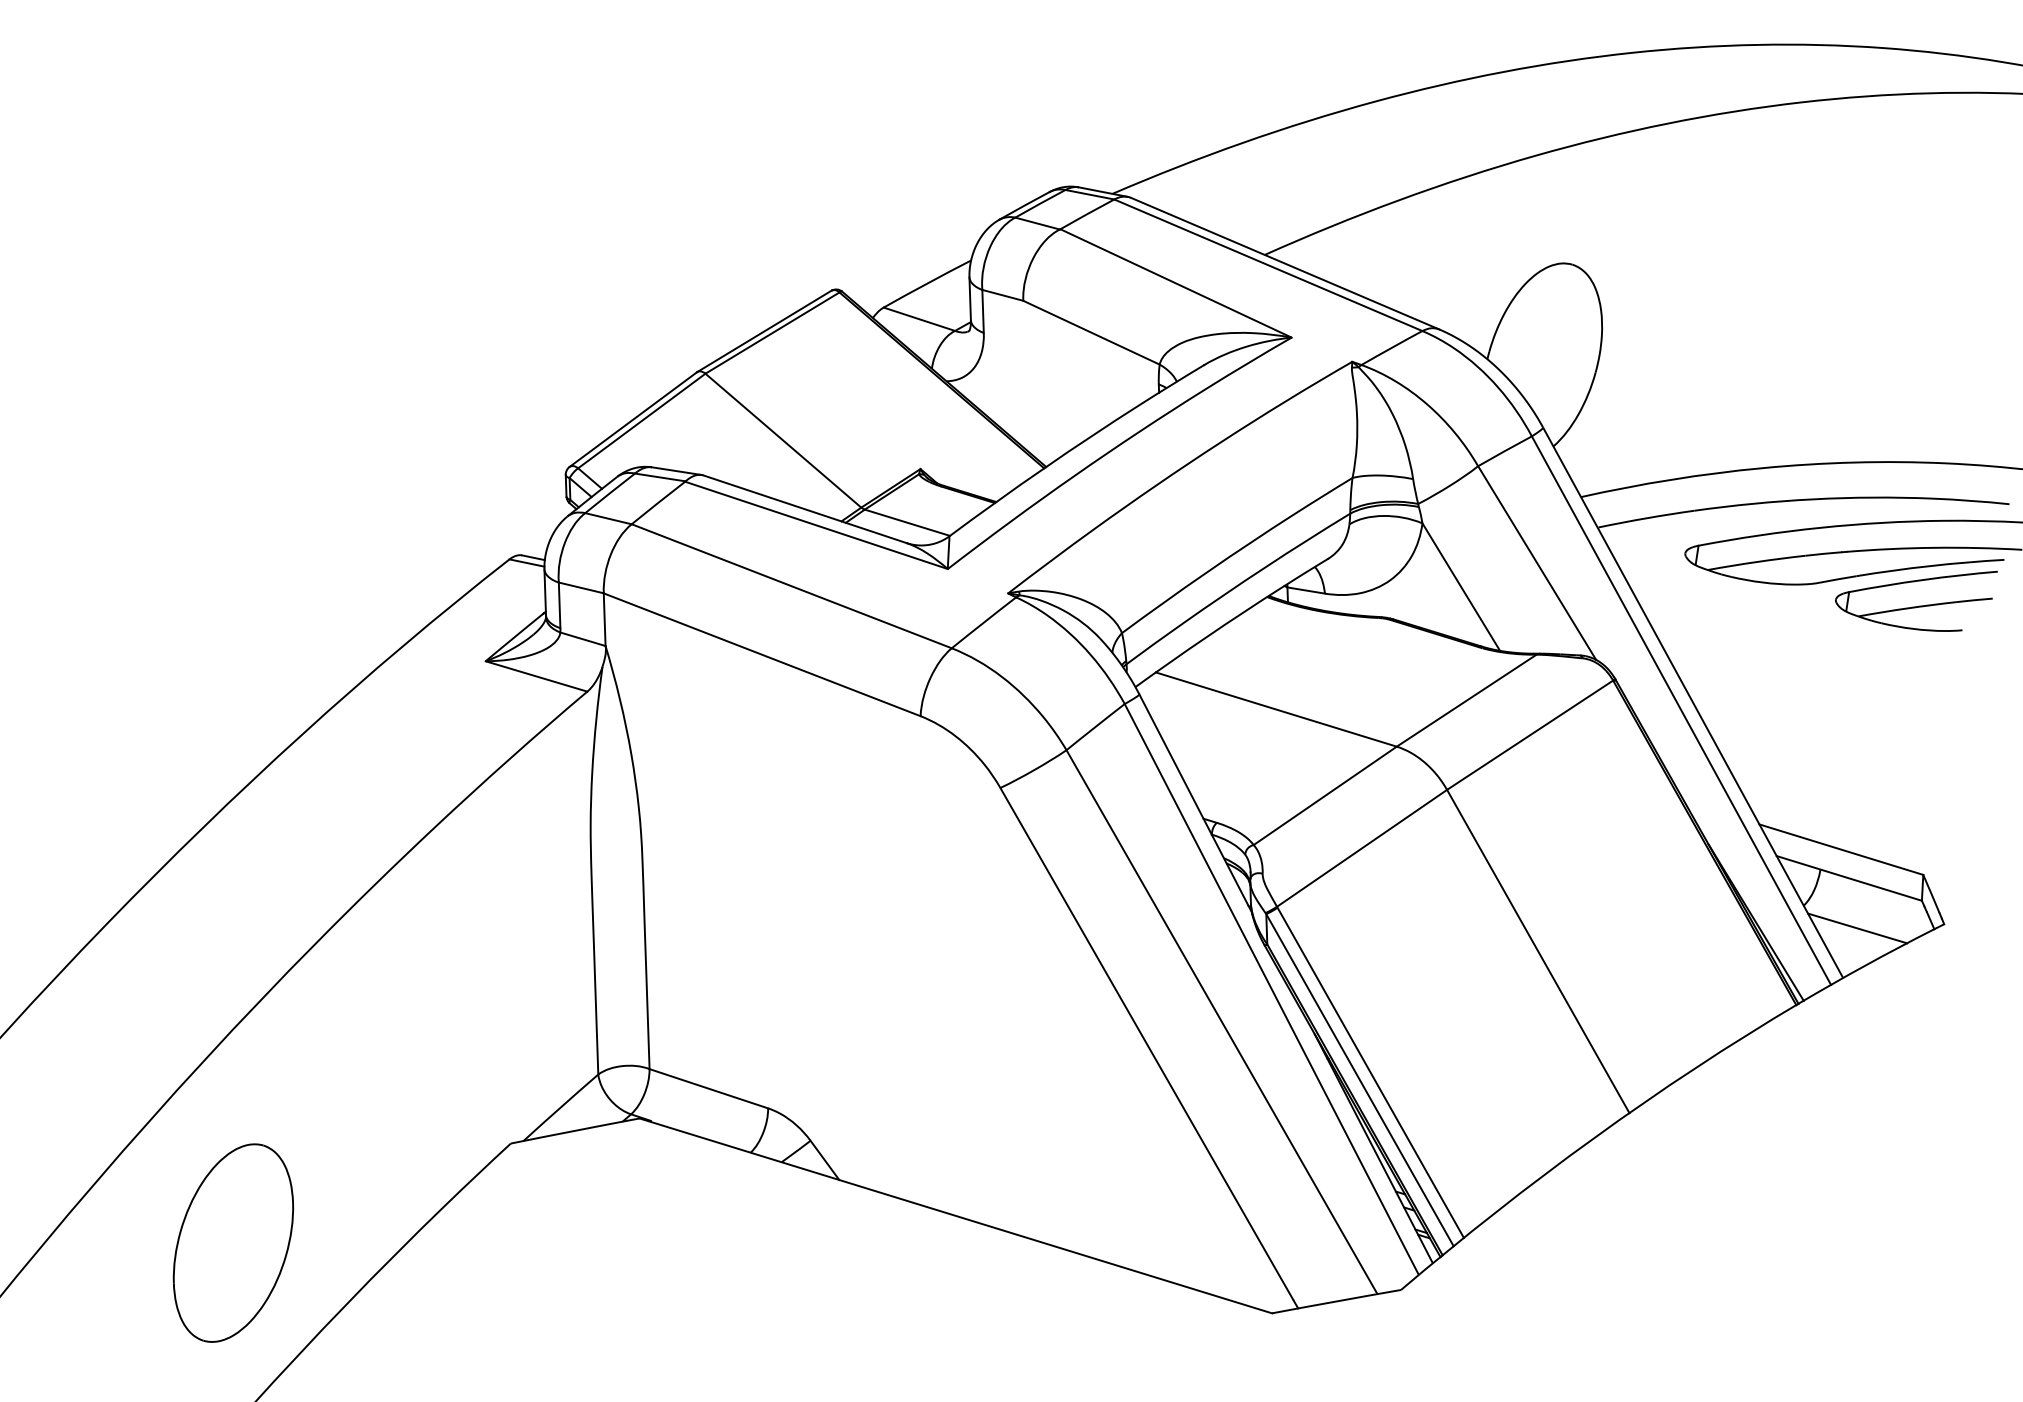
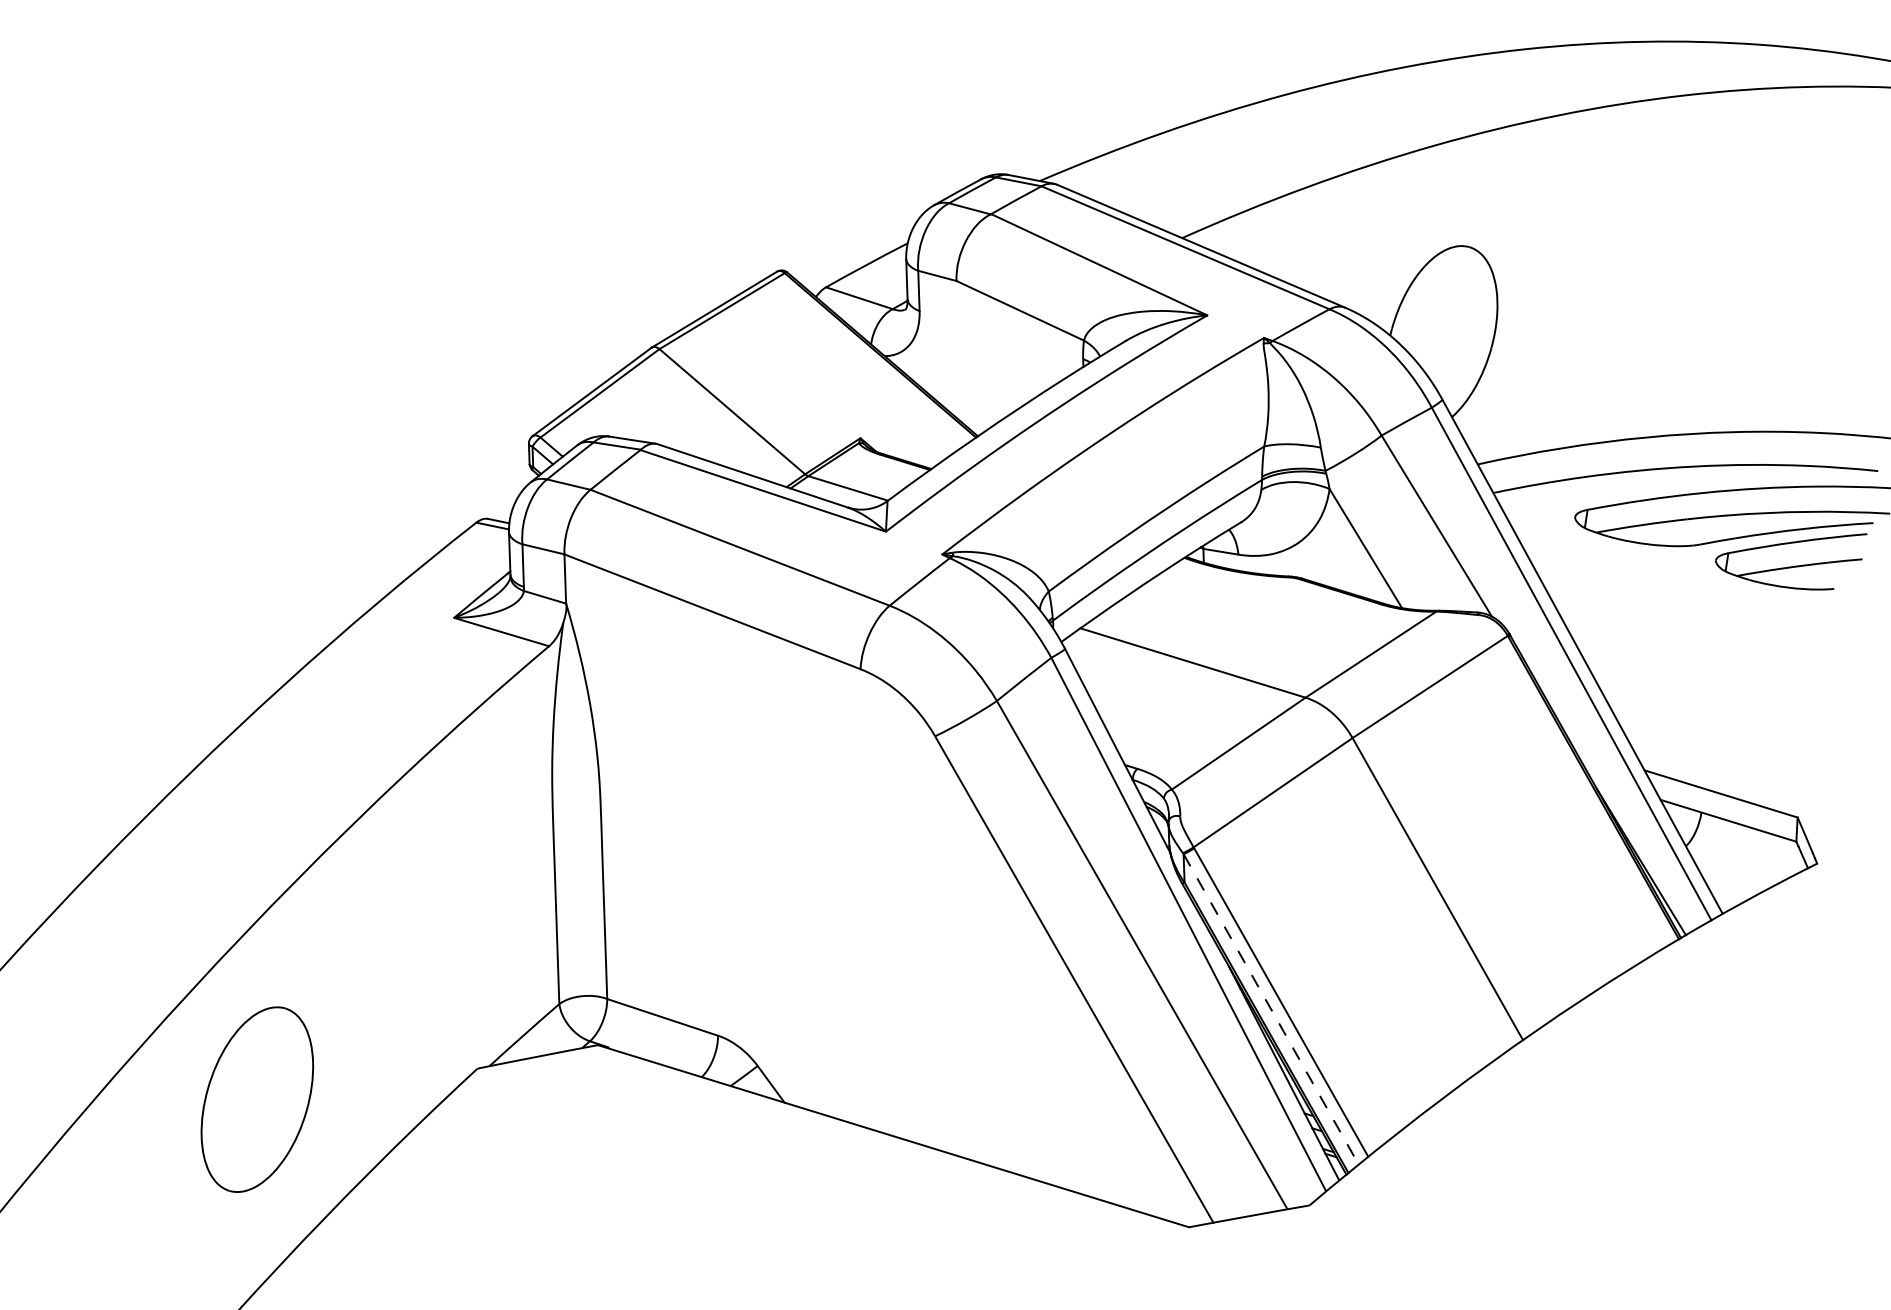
line: (1856, 928) -> (1735, 867), removed
line: (1360, 1080) -> (1271, 1009), solid -> dashed
part: (233, 1242) -> (257, 1099), moved

